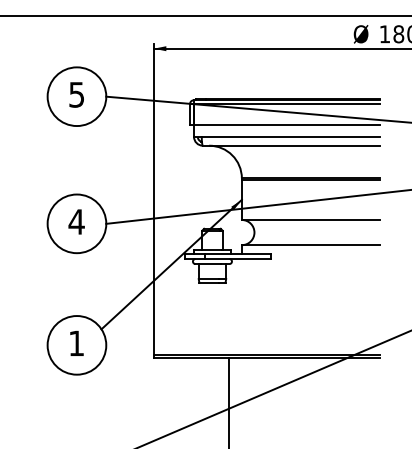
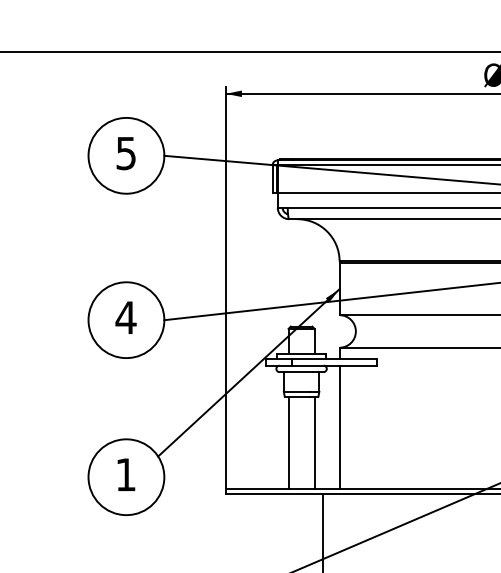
line: (241, 306) -> (339, 427), added
line: (202, 318) -> (288, 442), added
line: (222, 318) -> (314, 442), added

